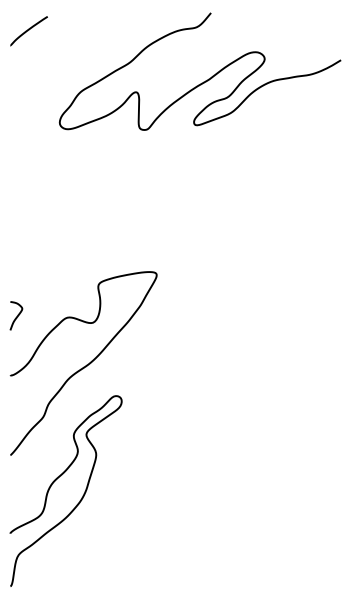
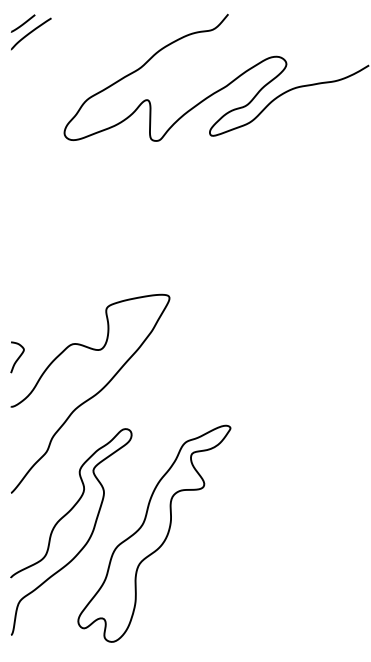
line: (21, 21) -> (23, 23), added
curve: (17, 315) -> (18, 356), moved
part: (142, 492) -> (154, 533), added

